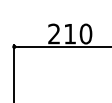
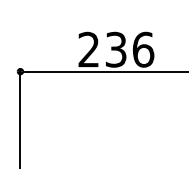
text: (78, 33) -> (130, 48), 210 -> 236

